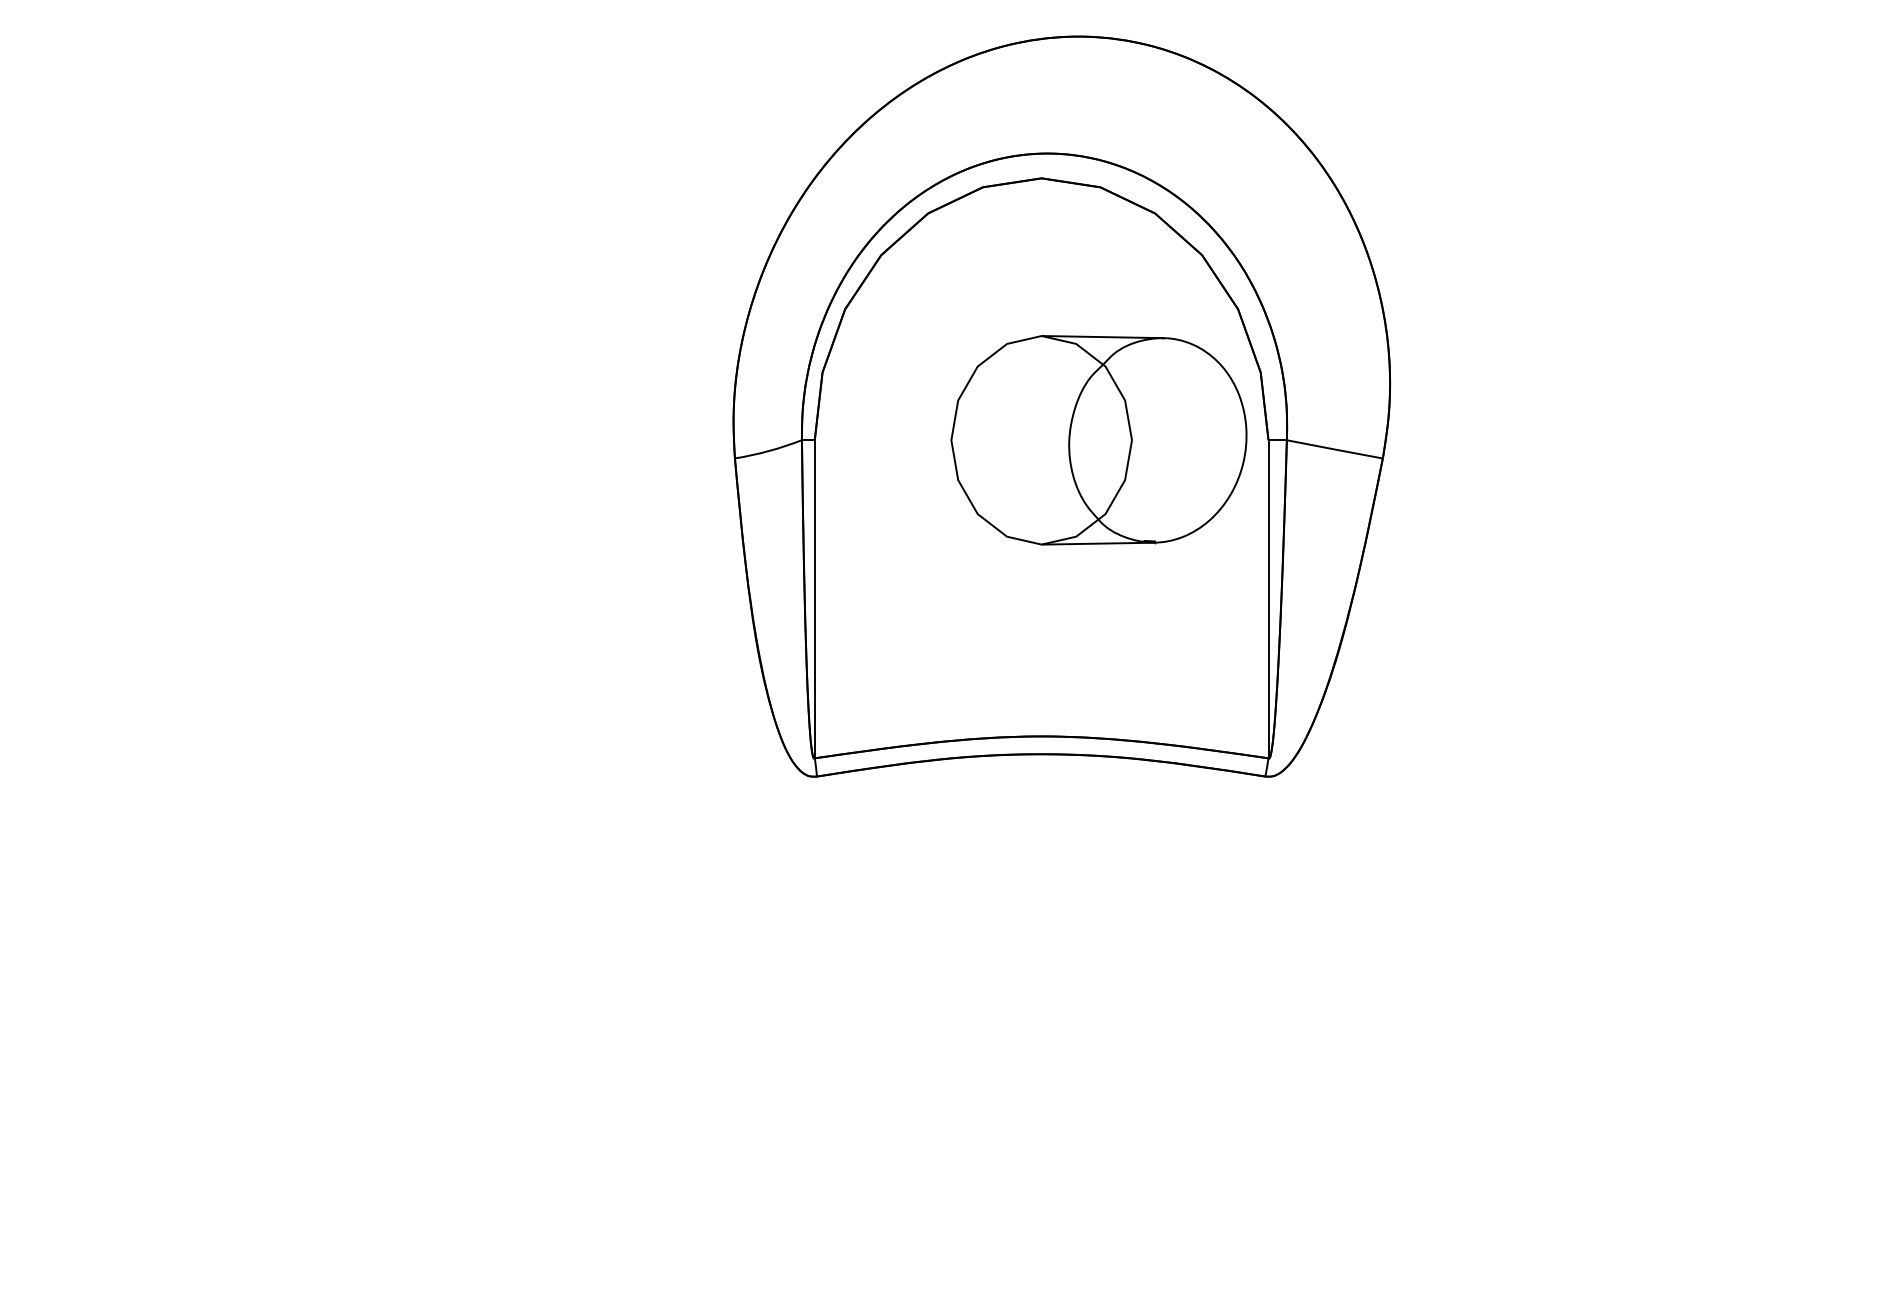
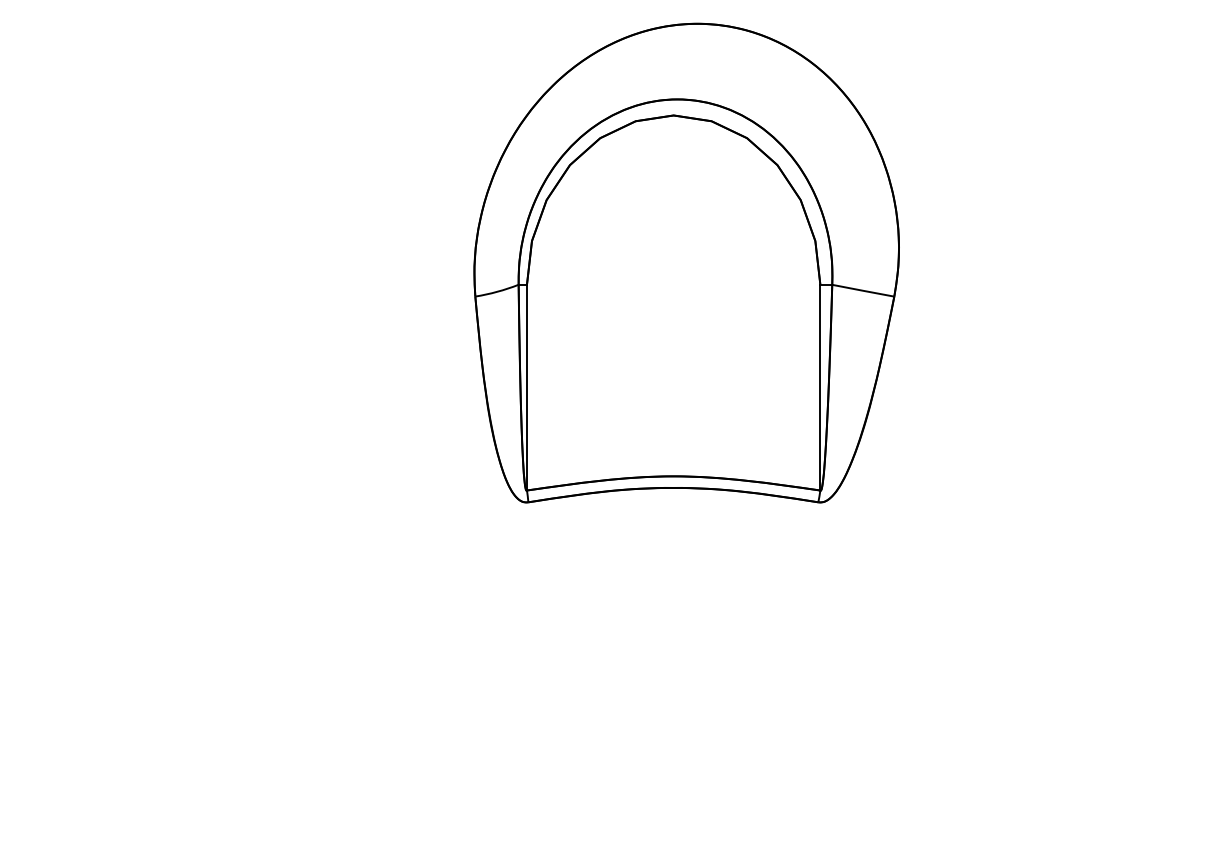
part: (1098, 439) -> (710, 284), removed

